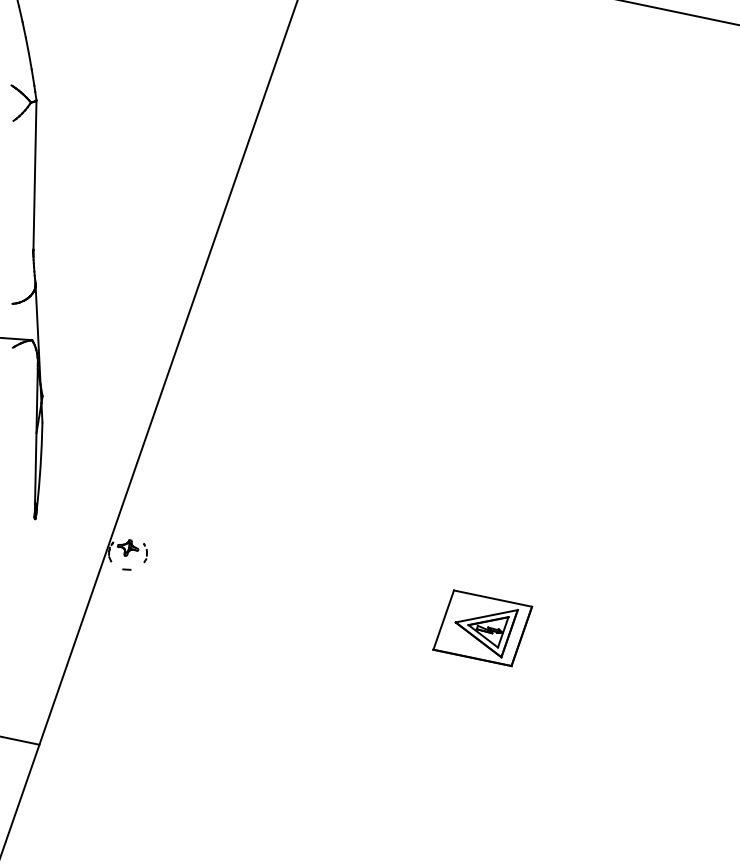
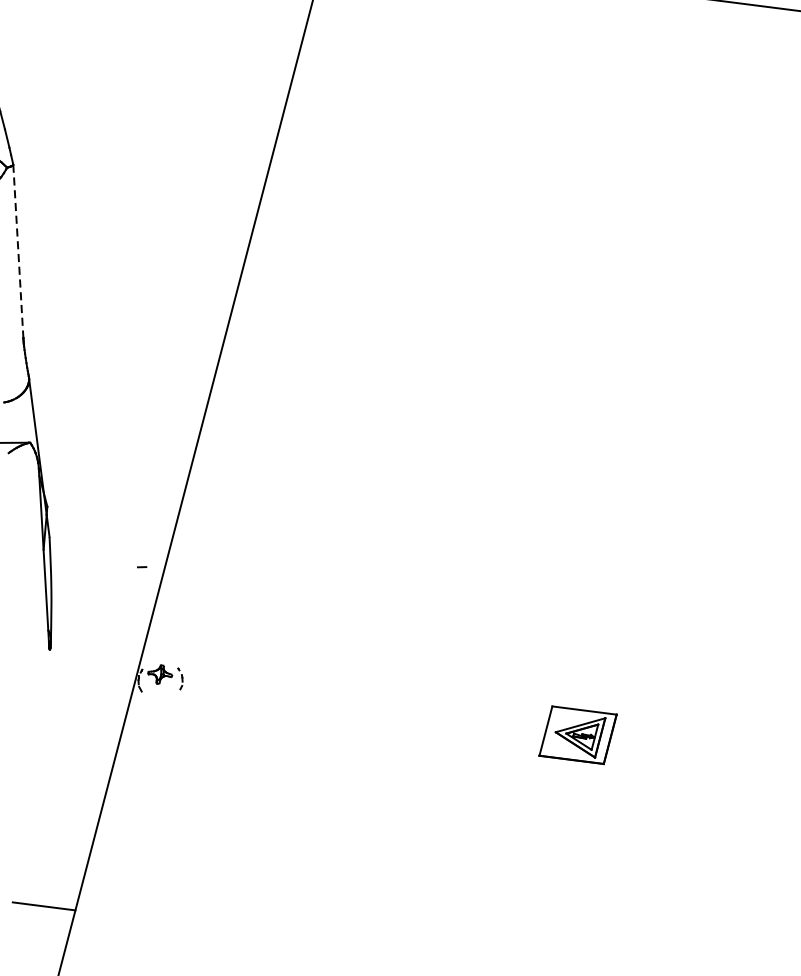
line: (34, 175) -> (17, 251), solid -> dashed
line: (126, 569) -> (141, 567), moved
part: (482, 628) -> (577, 735), size x0.7

